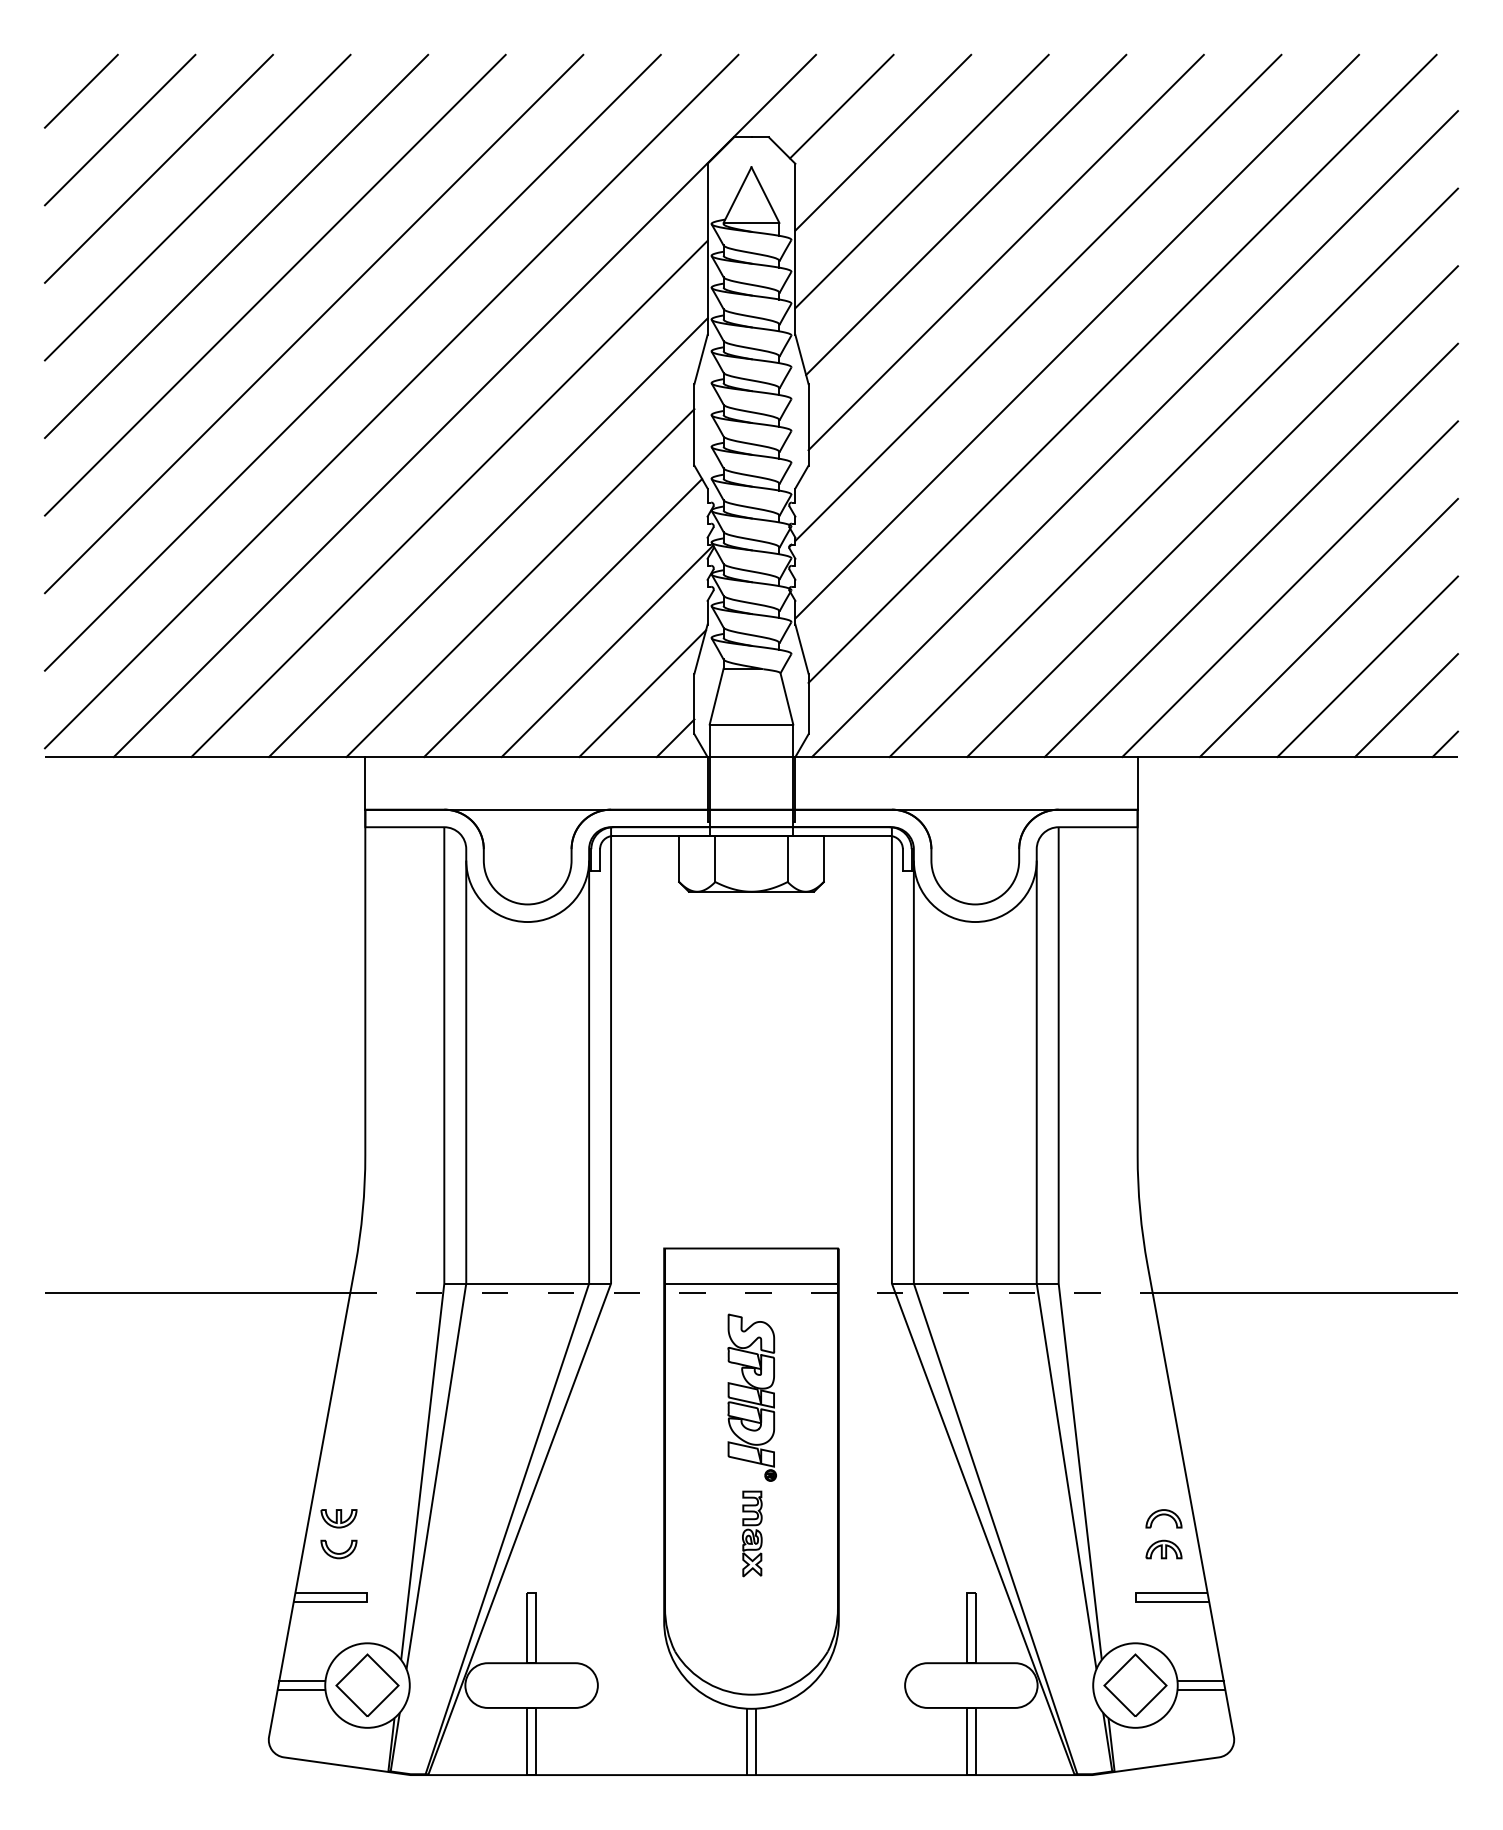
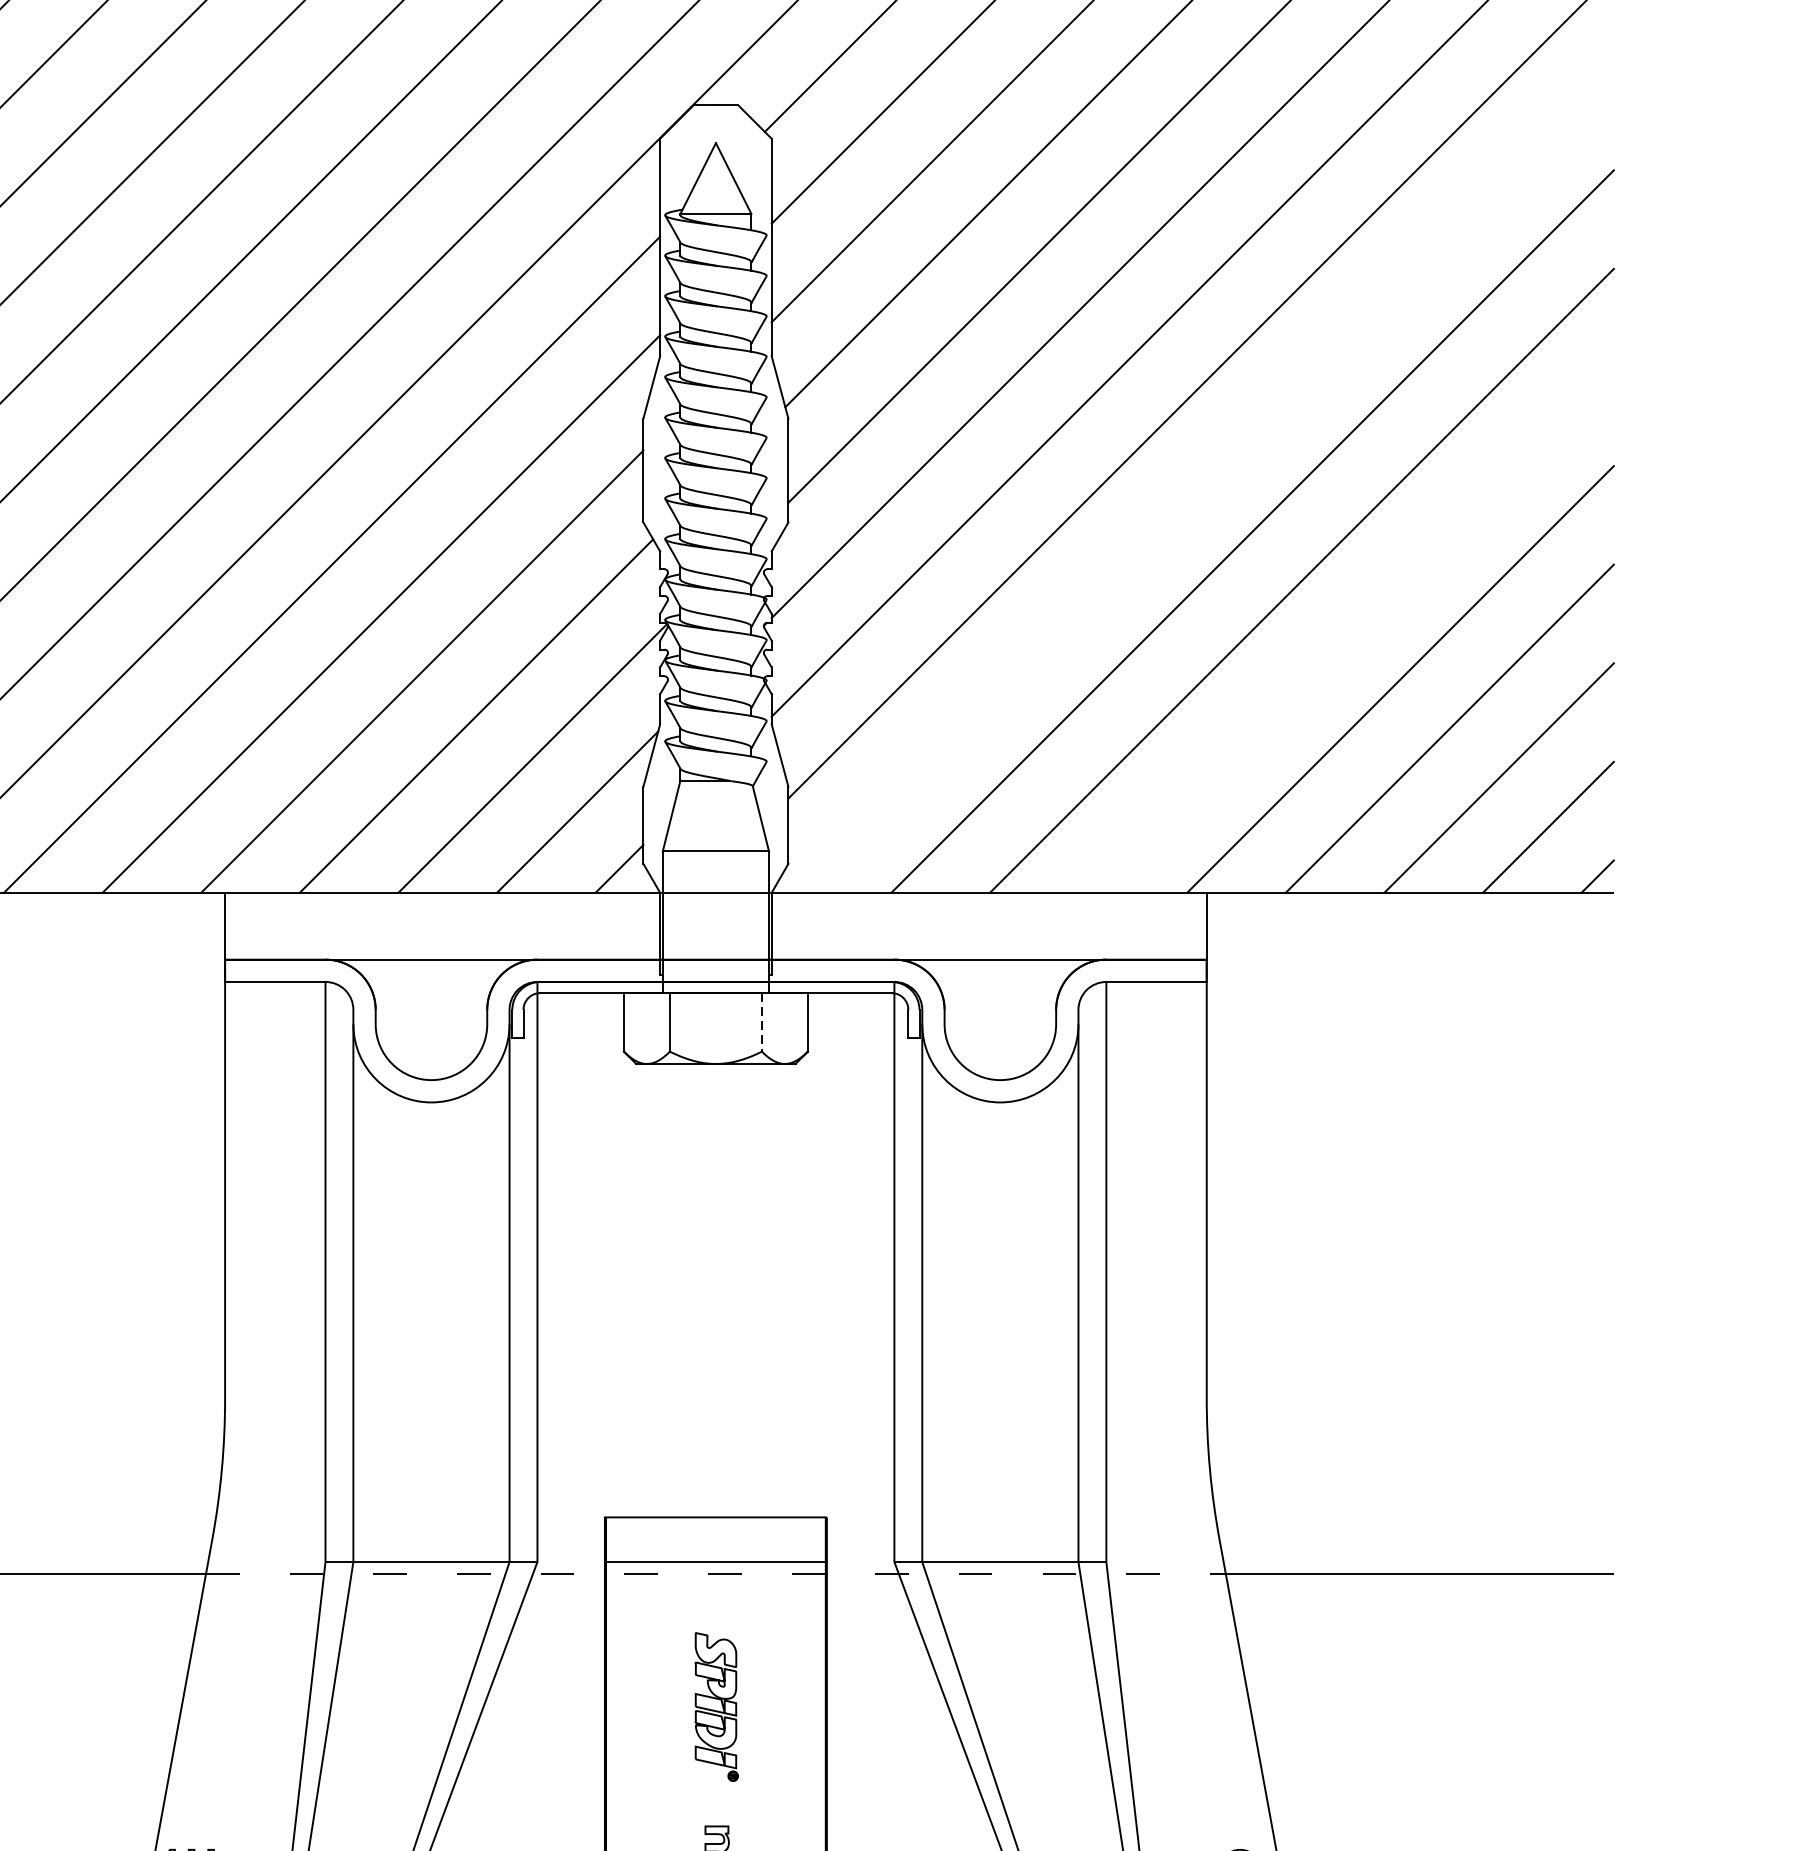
line: (1135, 434) -> (1203, 482), removed
line: (1251, 550) -> (1351, 630), removed
line: (787, 859) -> (761, 1022), solid -> dashed
part: (751, 1397) -> (715, 1706), size x0.7

